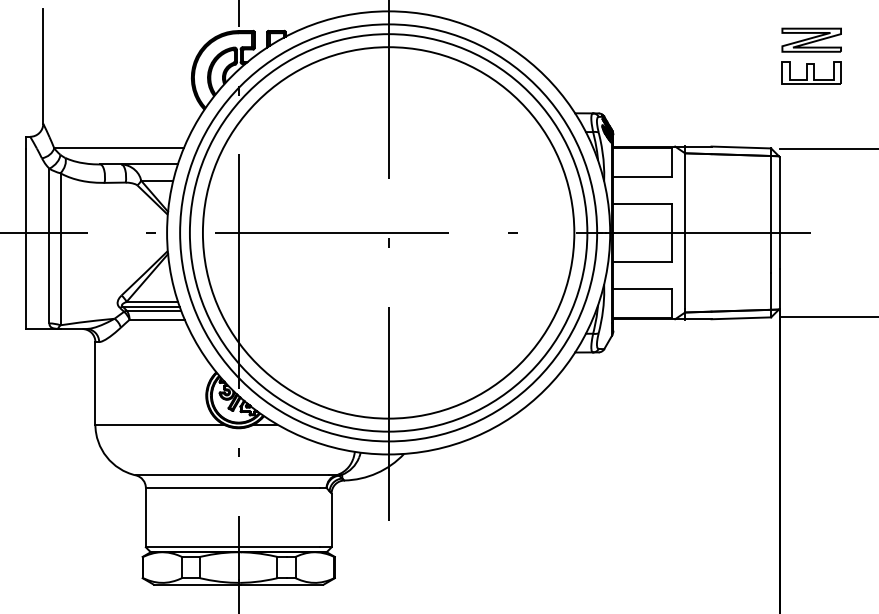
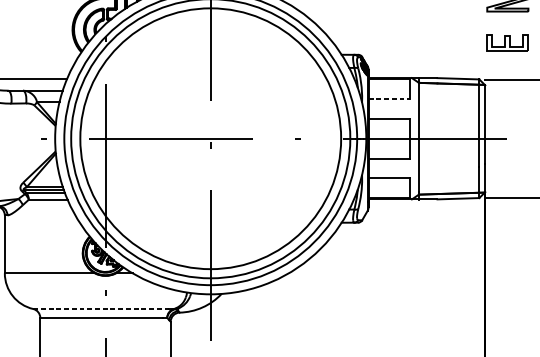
part: (811, 72) -> (507, 42), moved
line: (643, 176) -> (389, 99), solid -> dashed
line: (232, 475) -> (101, 309), solid -> dashed

